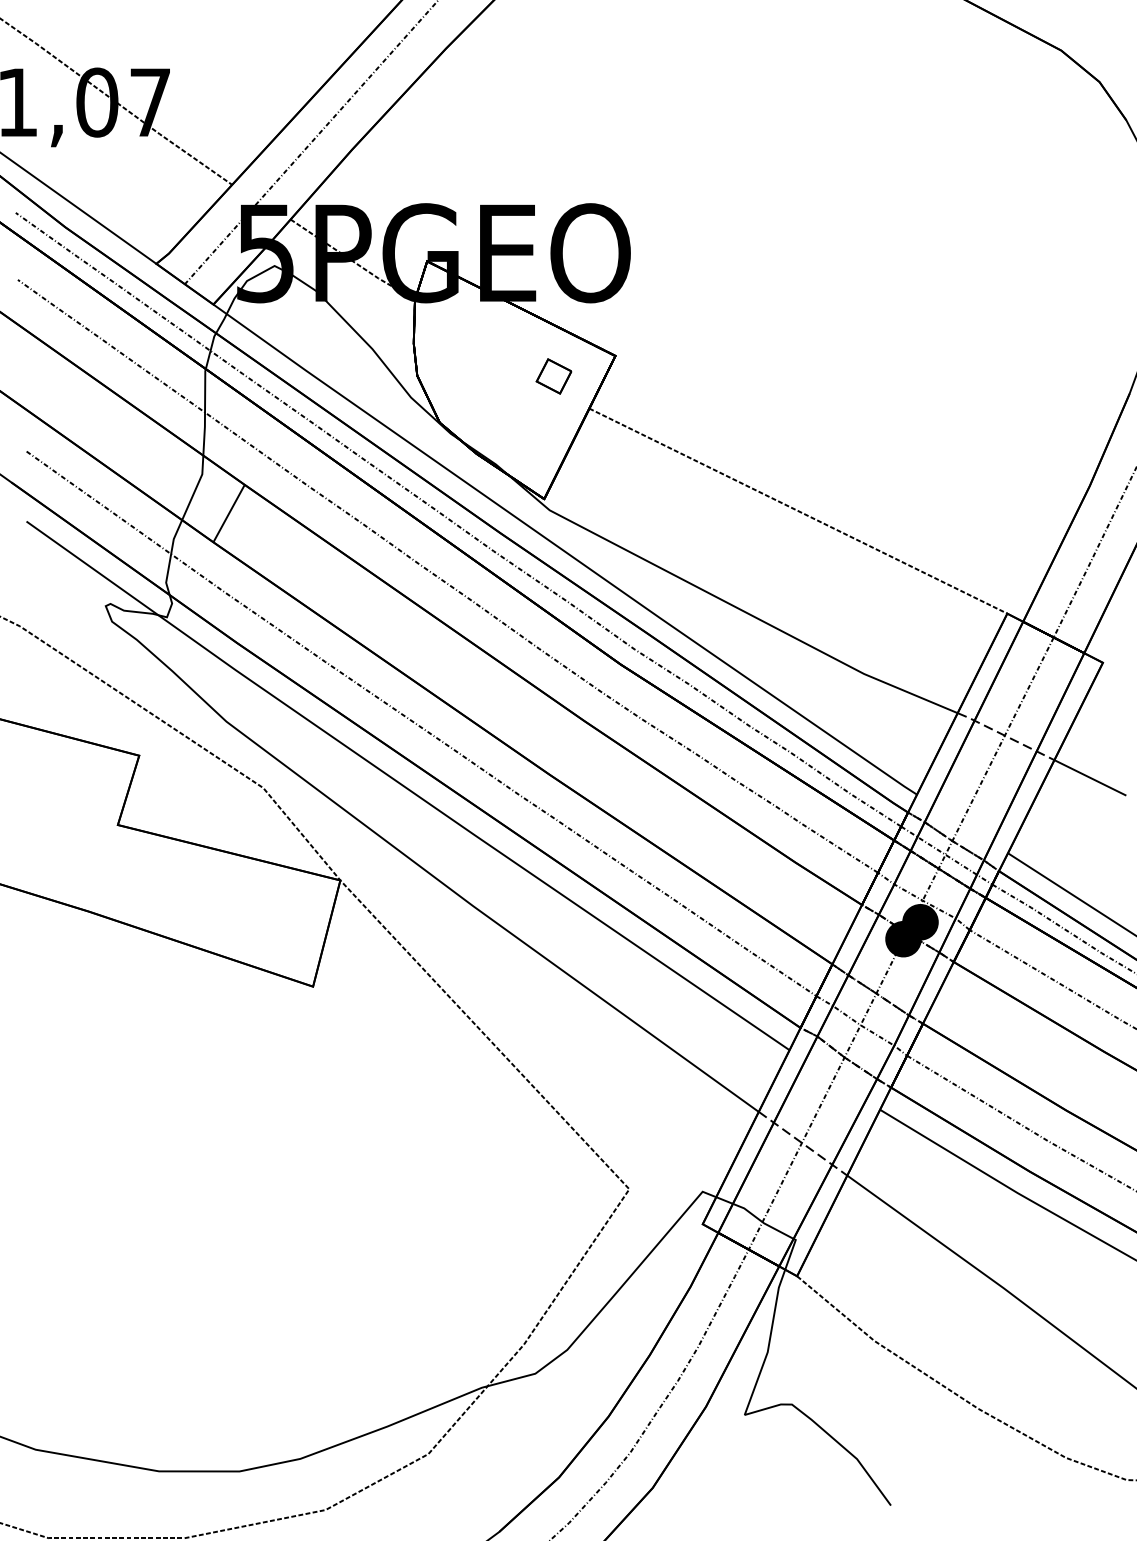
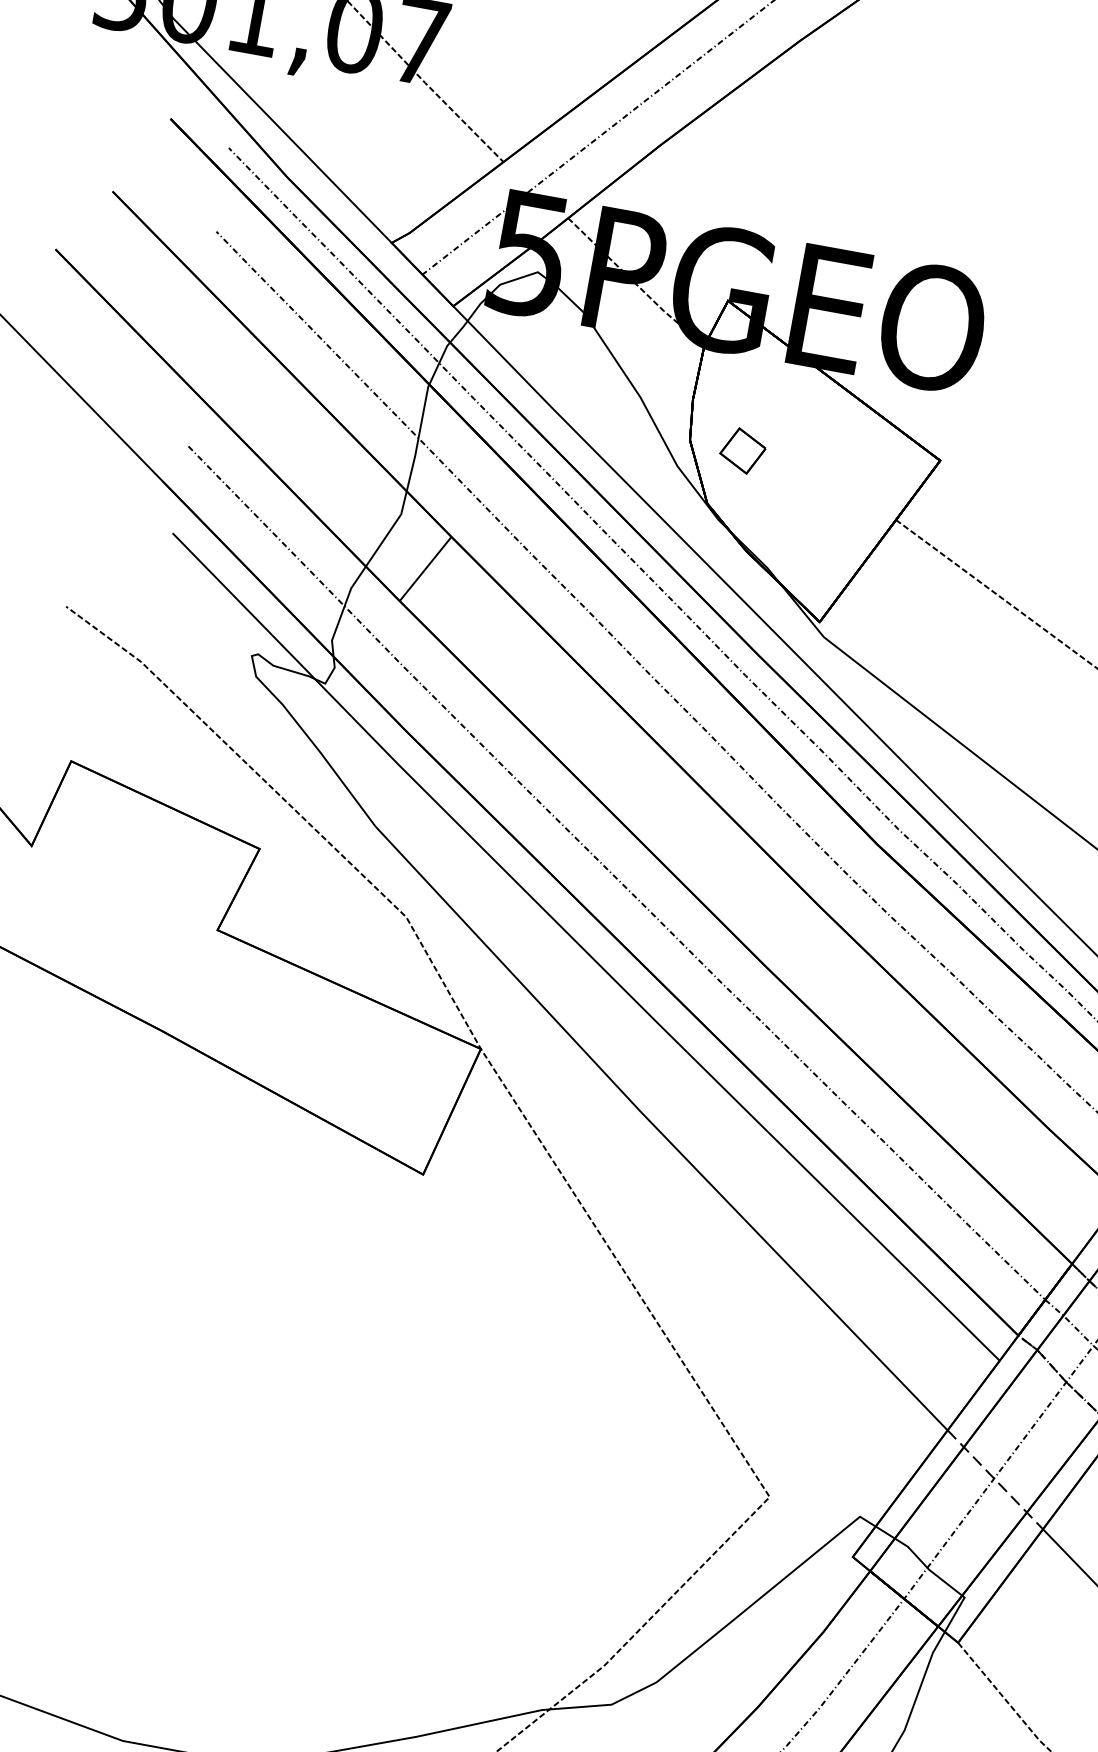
part: (553, 376) -> (742, 450), moved

